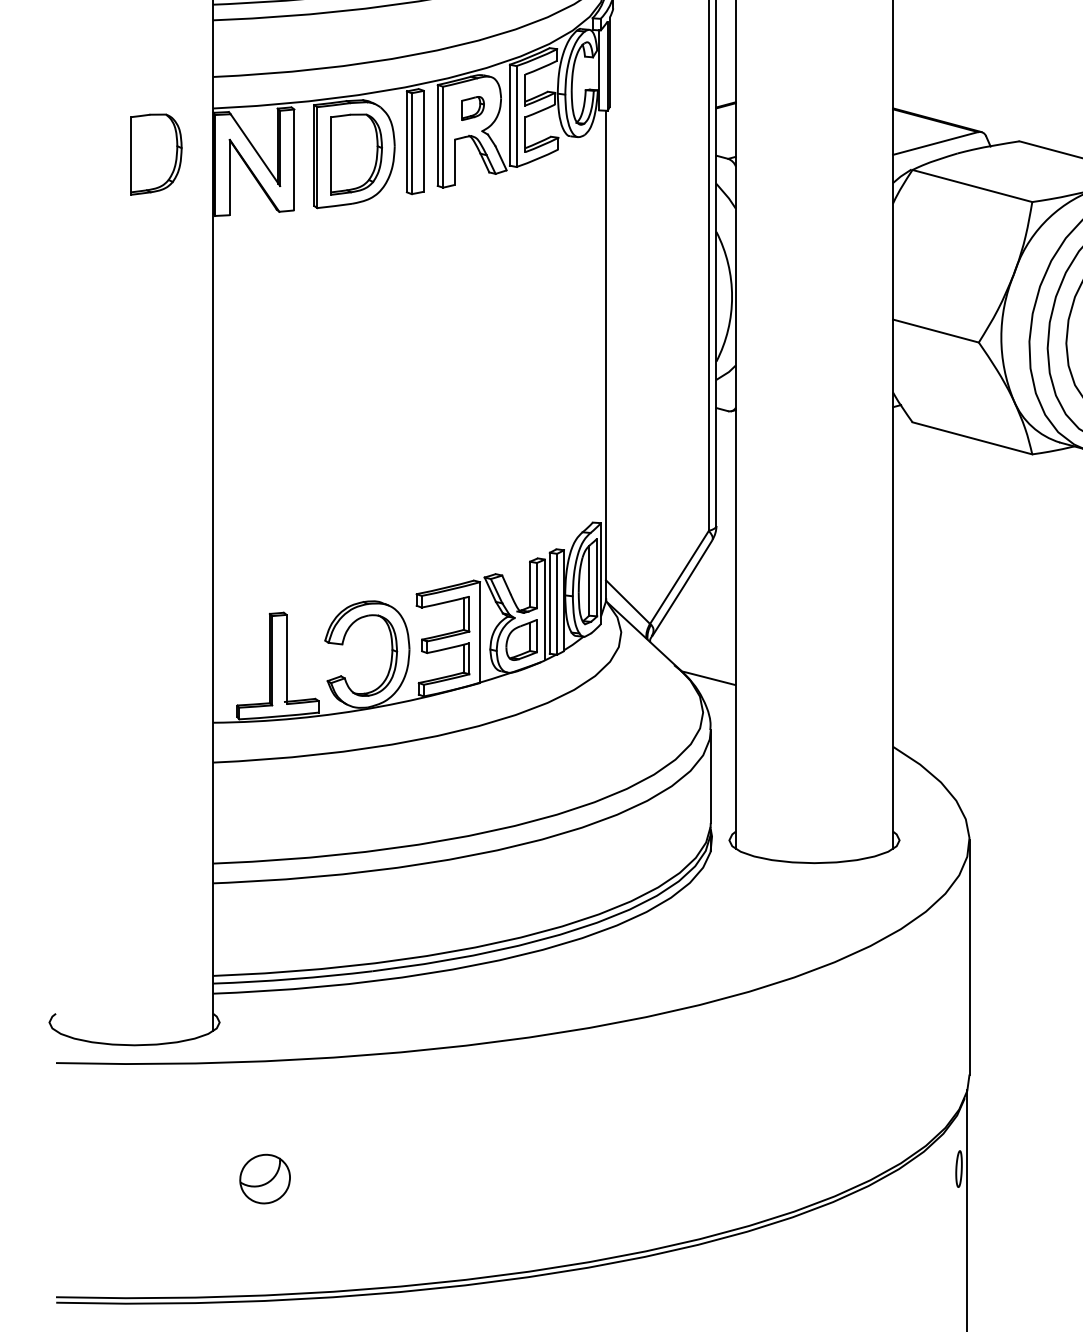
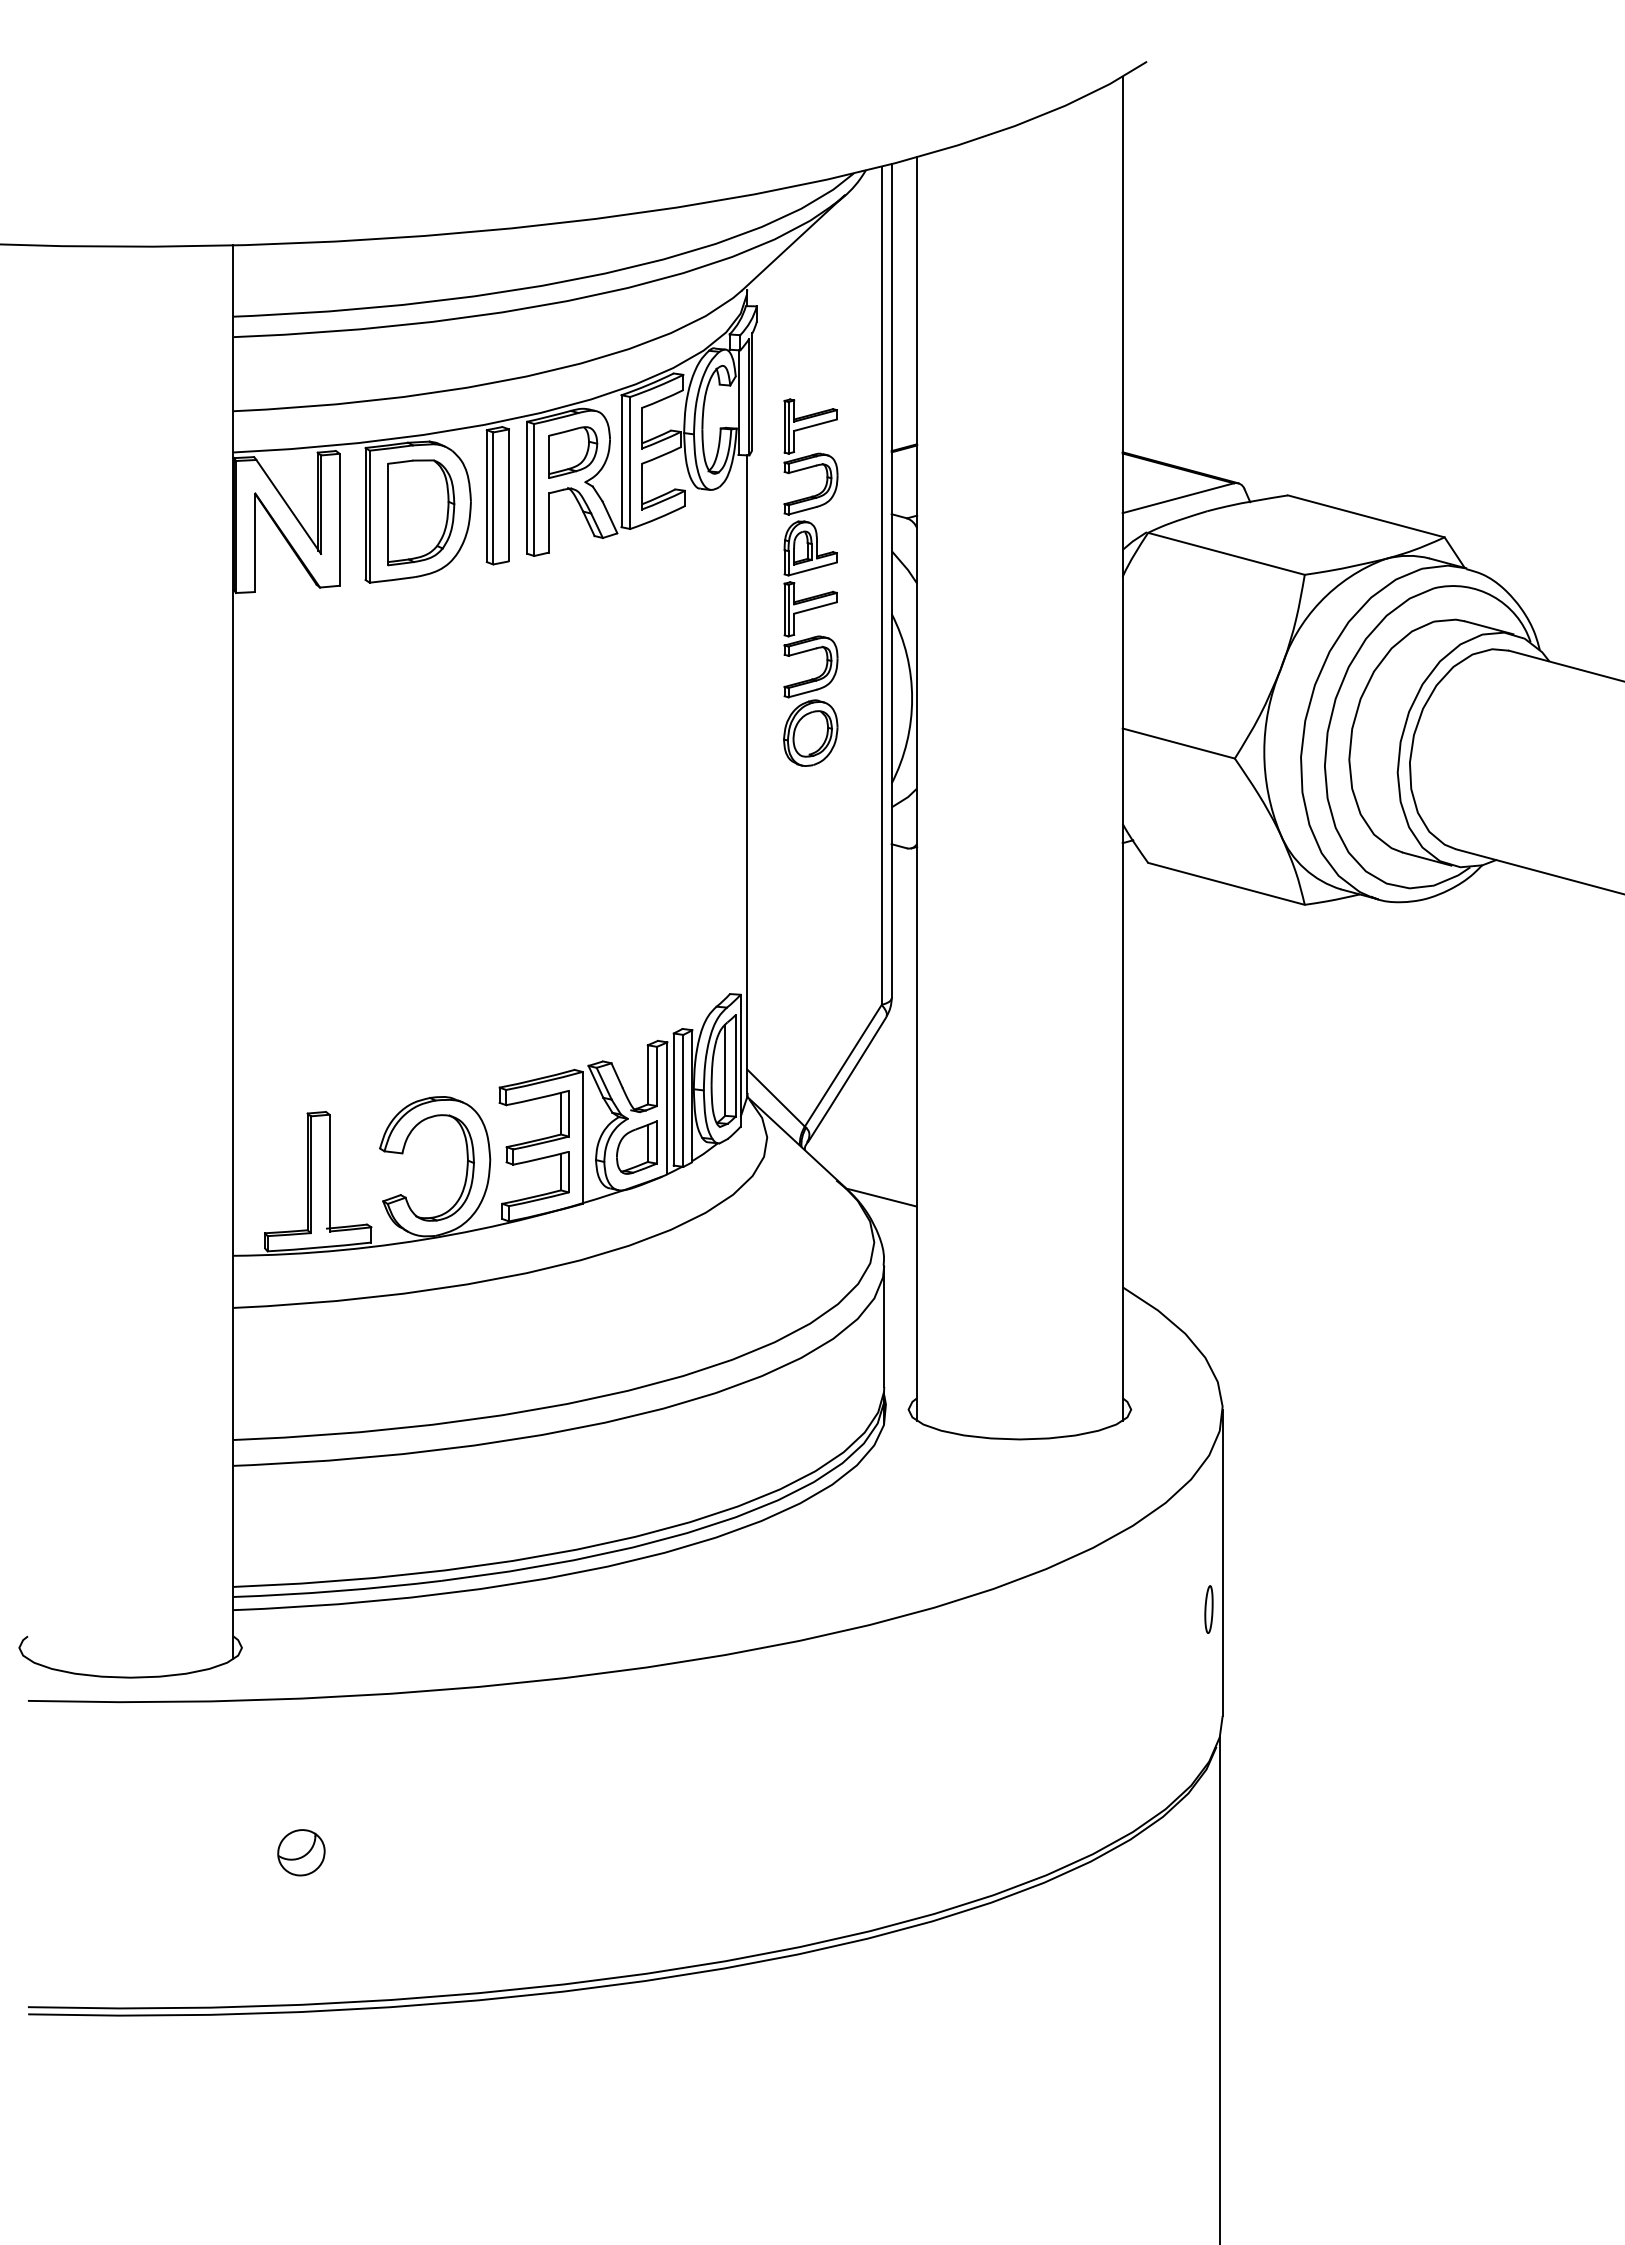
part: (473, 108) -> (573, 452), size x1.67
part: (156, 154) -> (159, 512), removed
part: (652, 199) -> (807, 571), added
part: (958, 1169) -> (1208, 1609), moved
part: (265, 1178) -> (301, 1852), size x0.71

